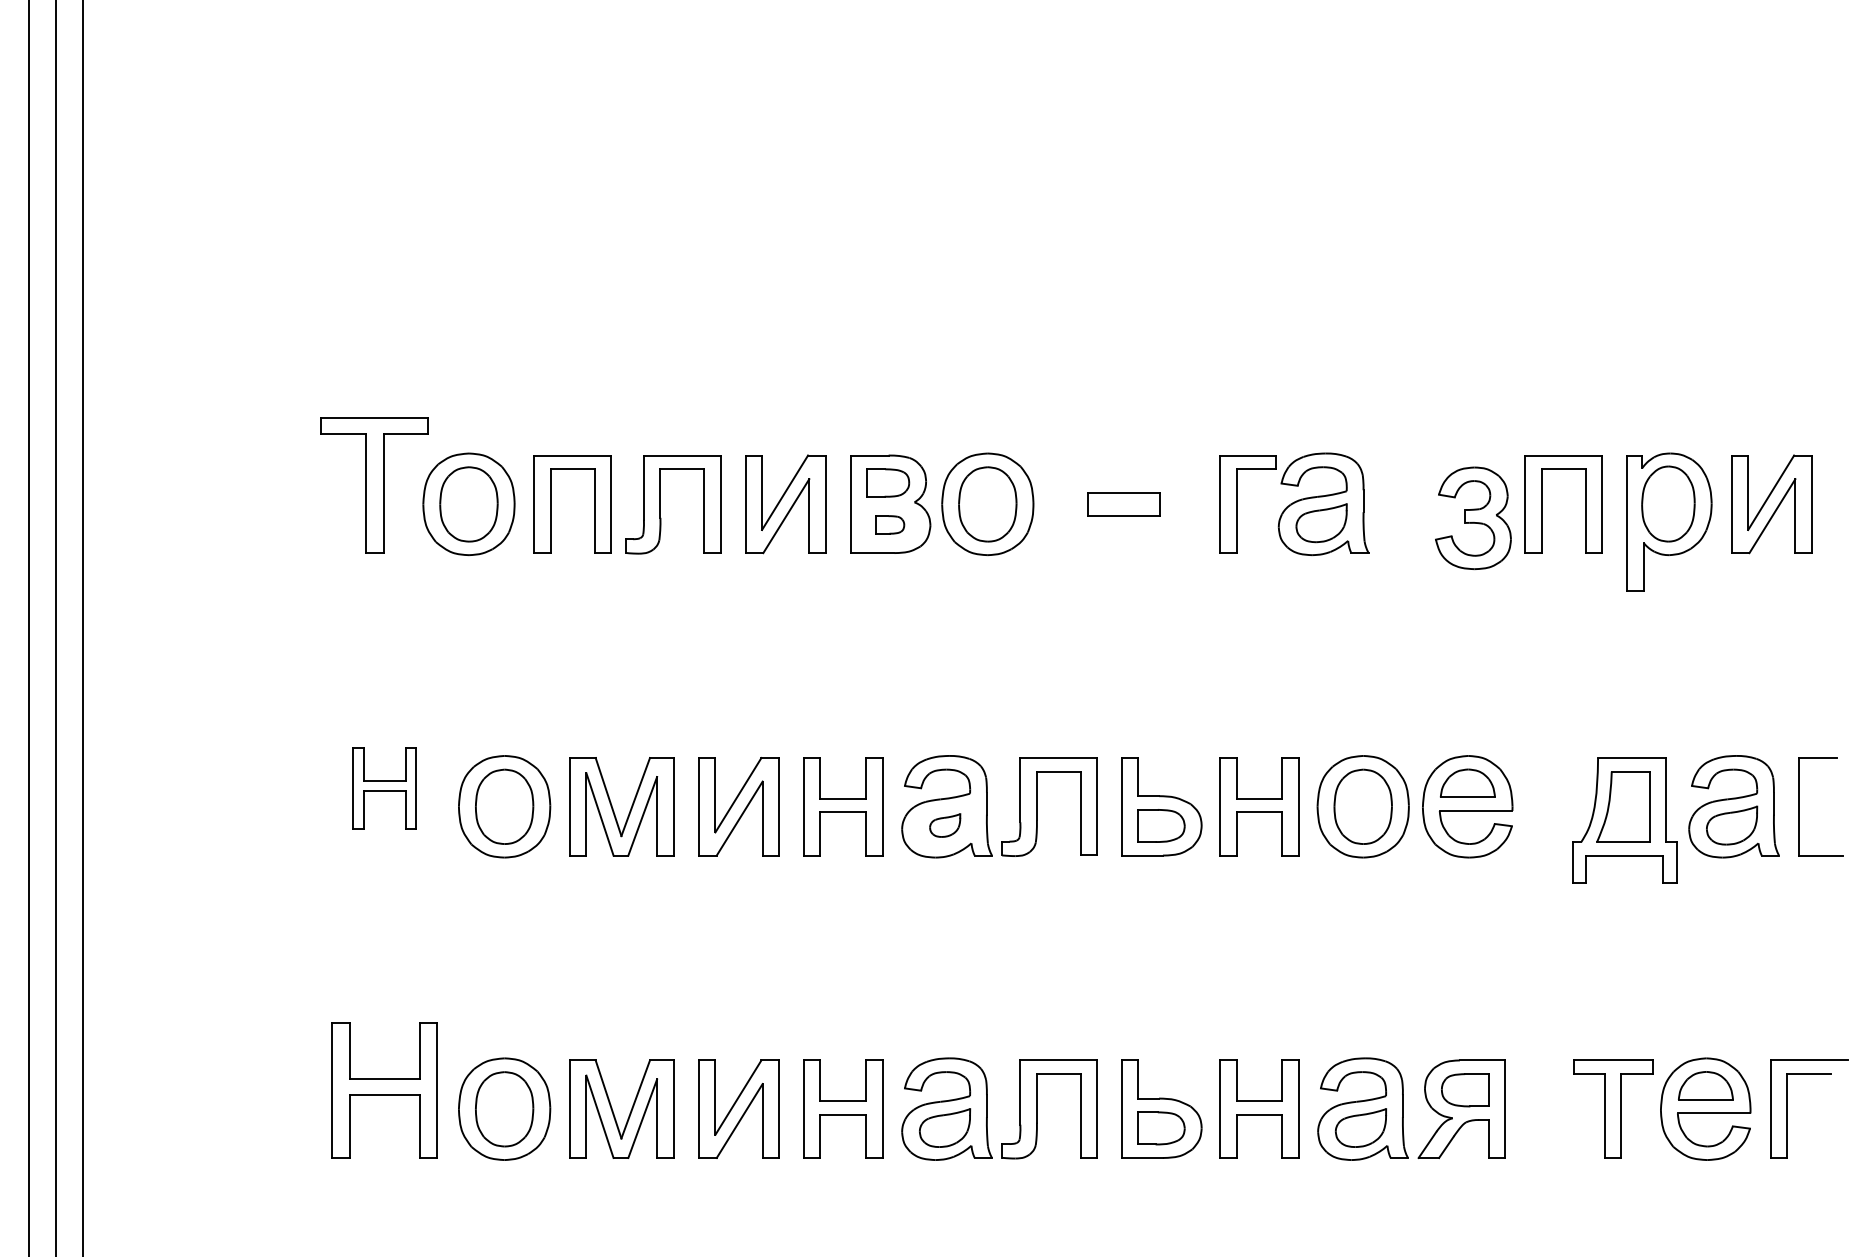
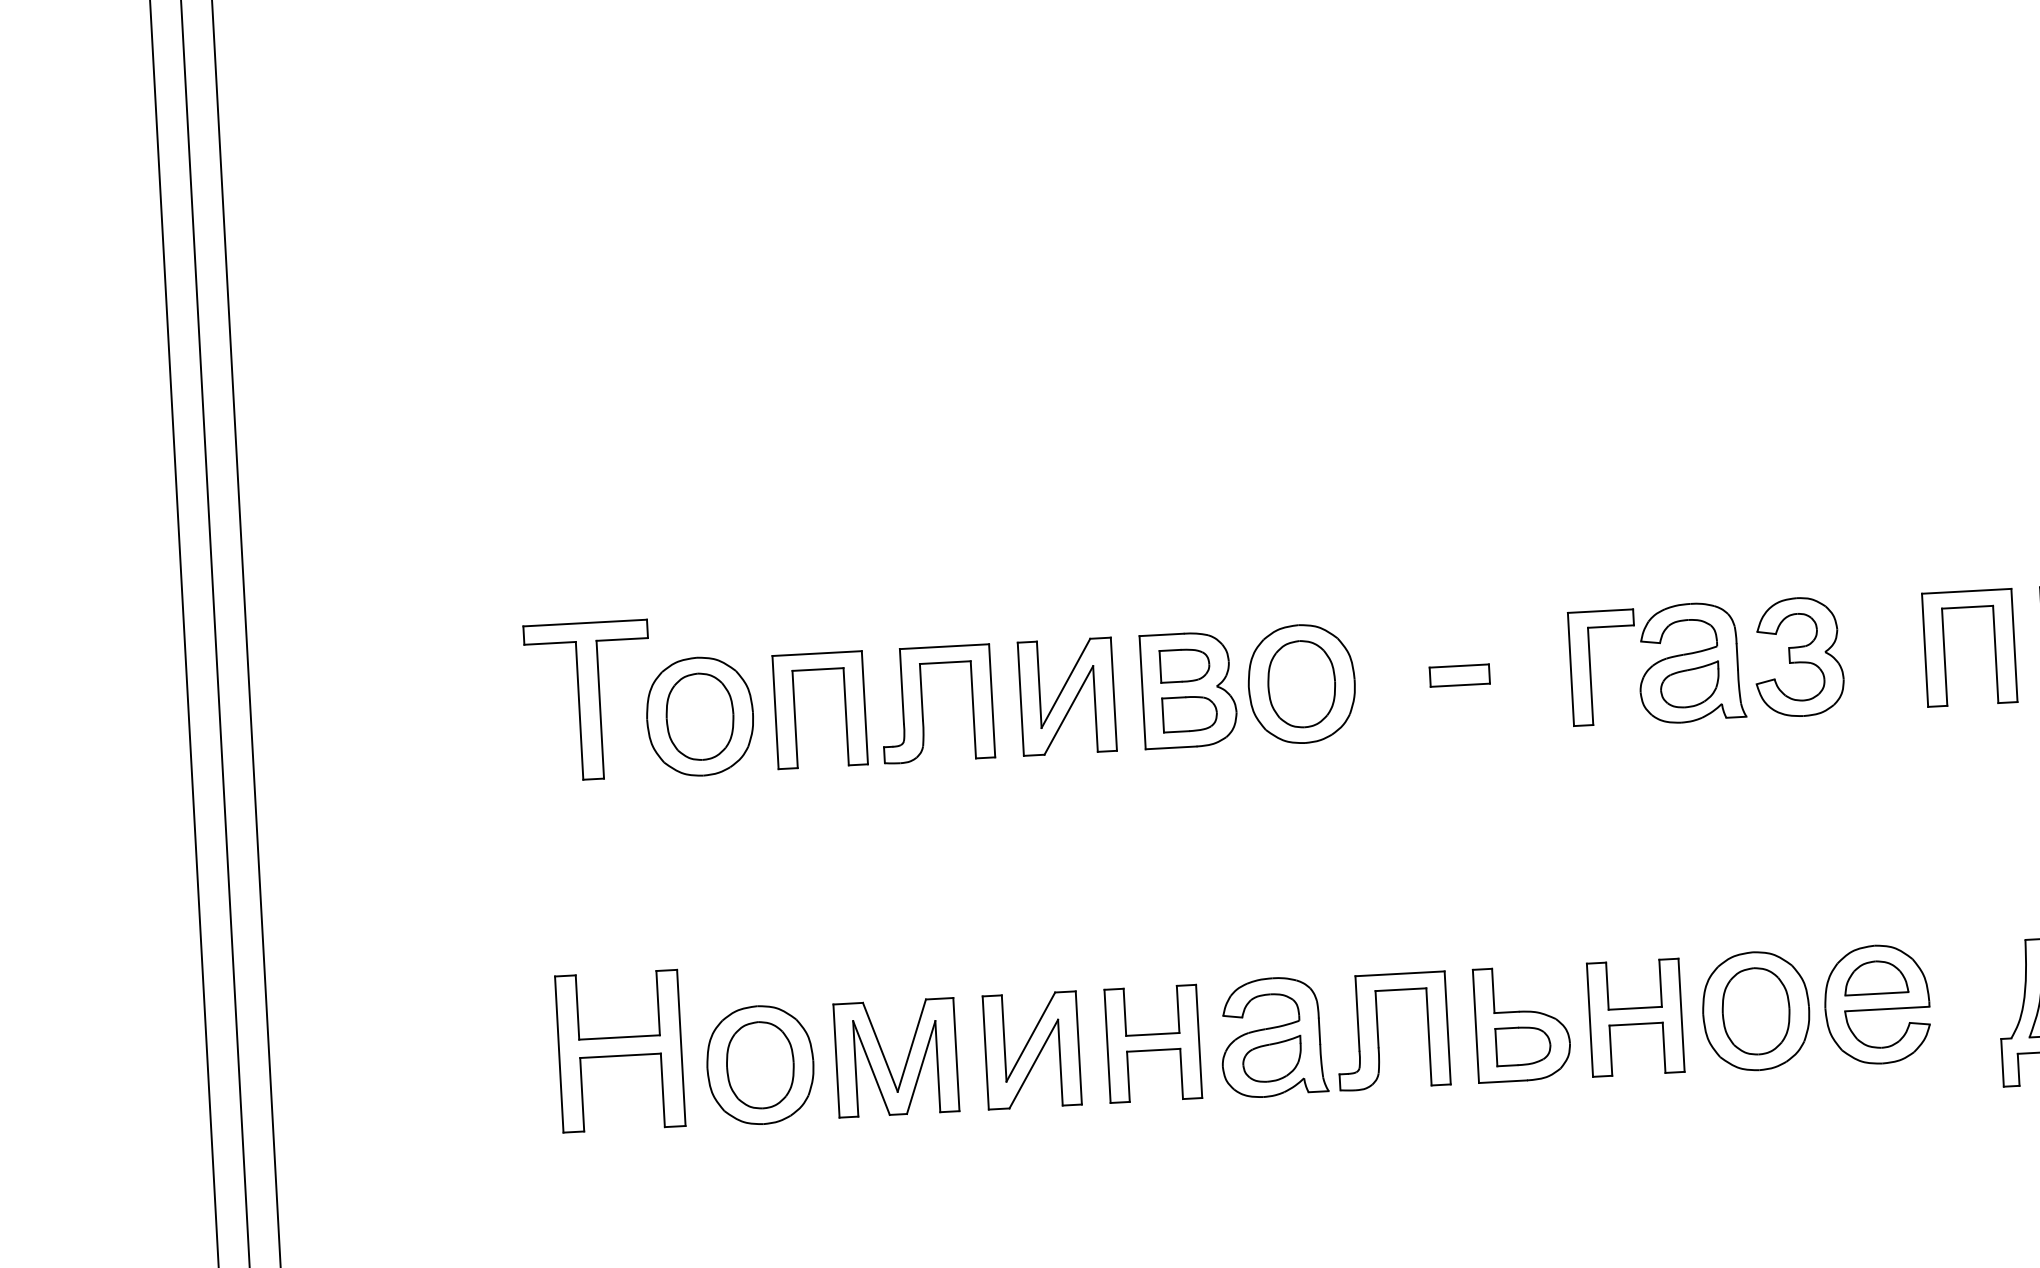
part: (1124, 504) -> (1460, 675), size x0.71
part: (1473, 518) -> (1798, 657), moved
part: (890, 524) -> (1190, 713), size x1.67
part: (384, 788) -> (619, 1051), size x1.67
part: (945, 825) -> (1272, 1059), size x1.67

